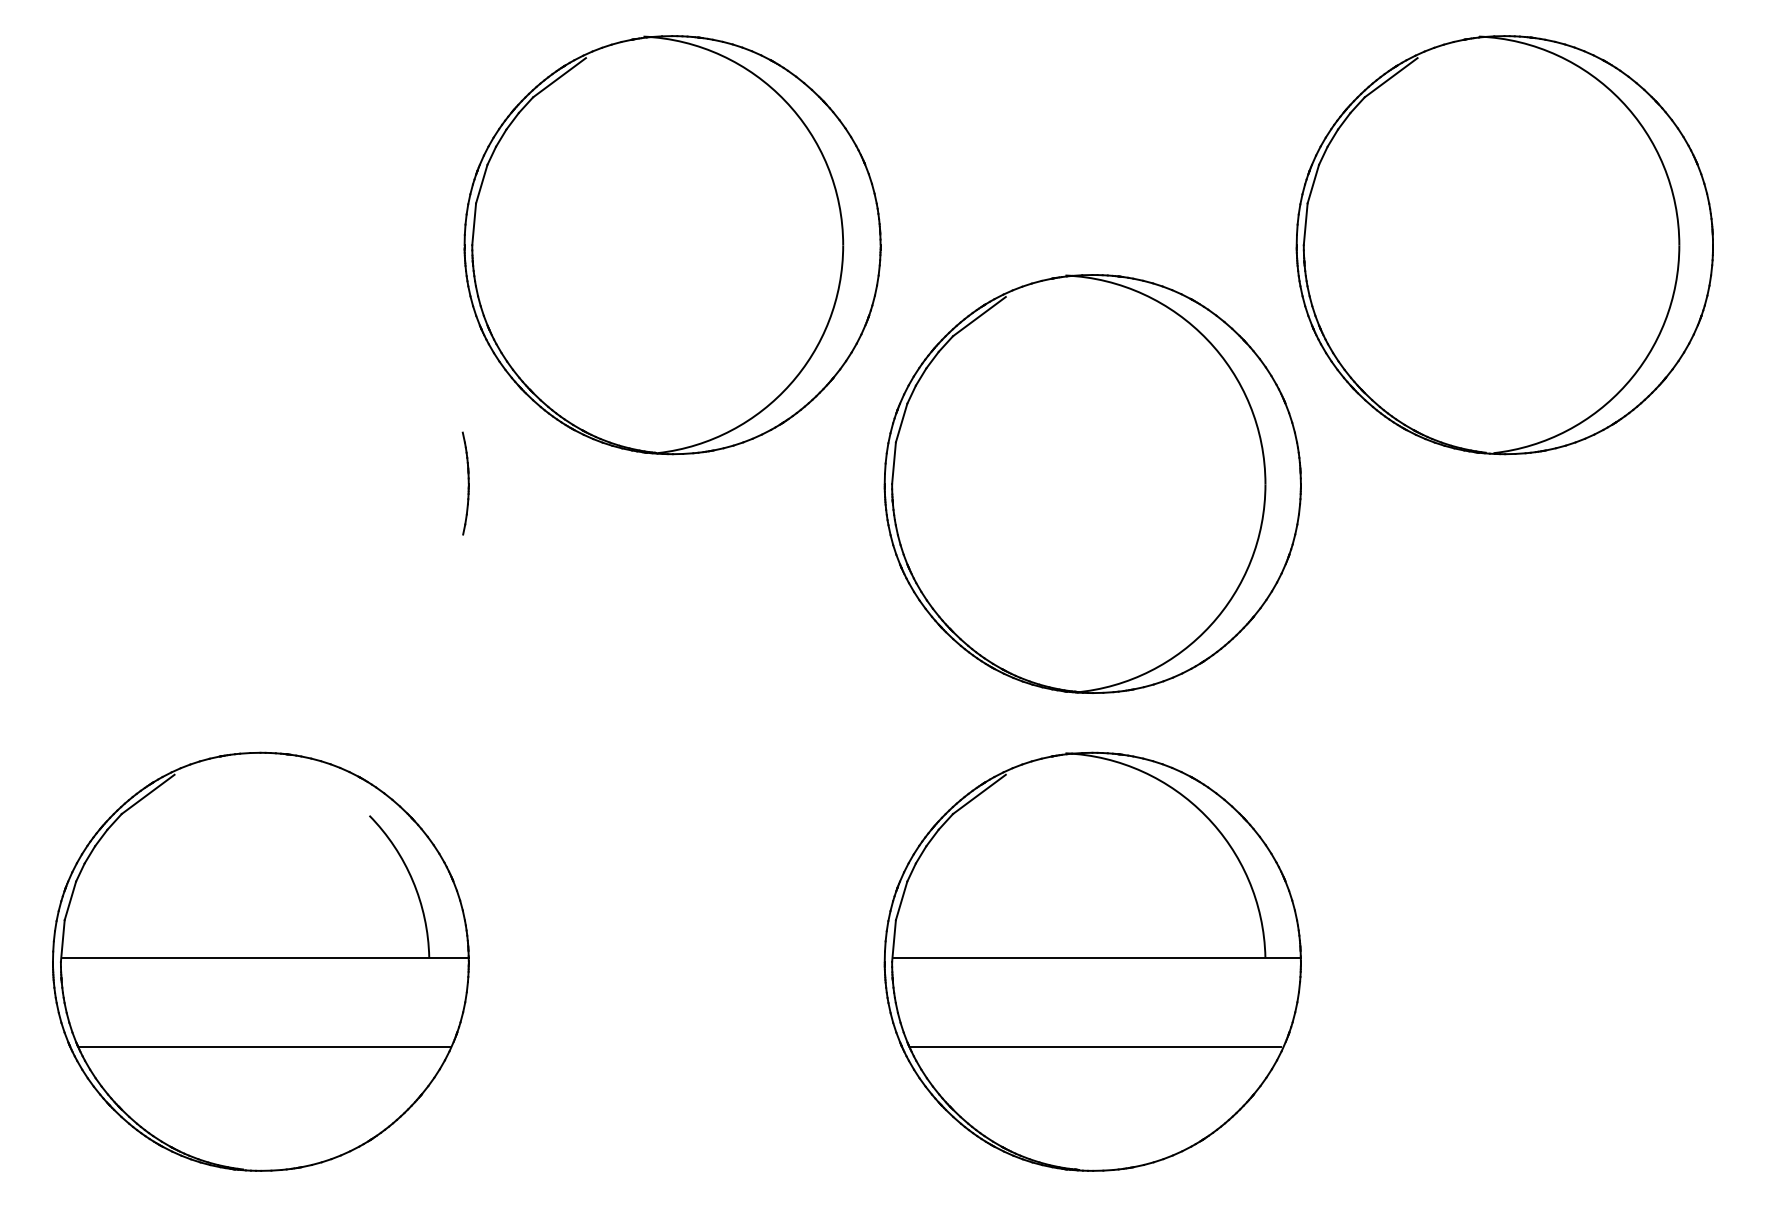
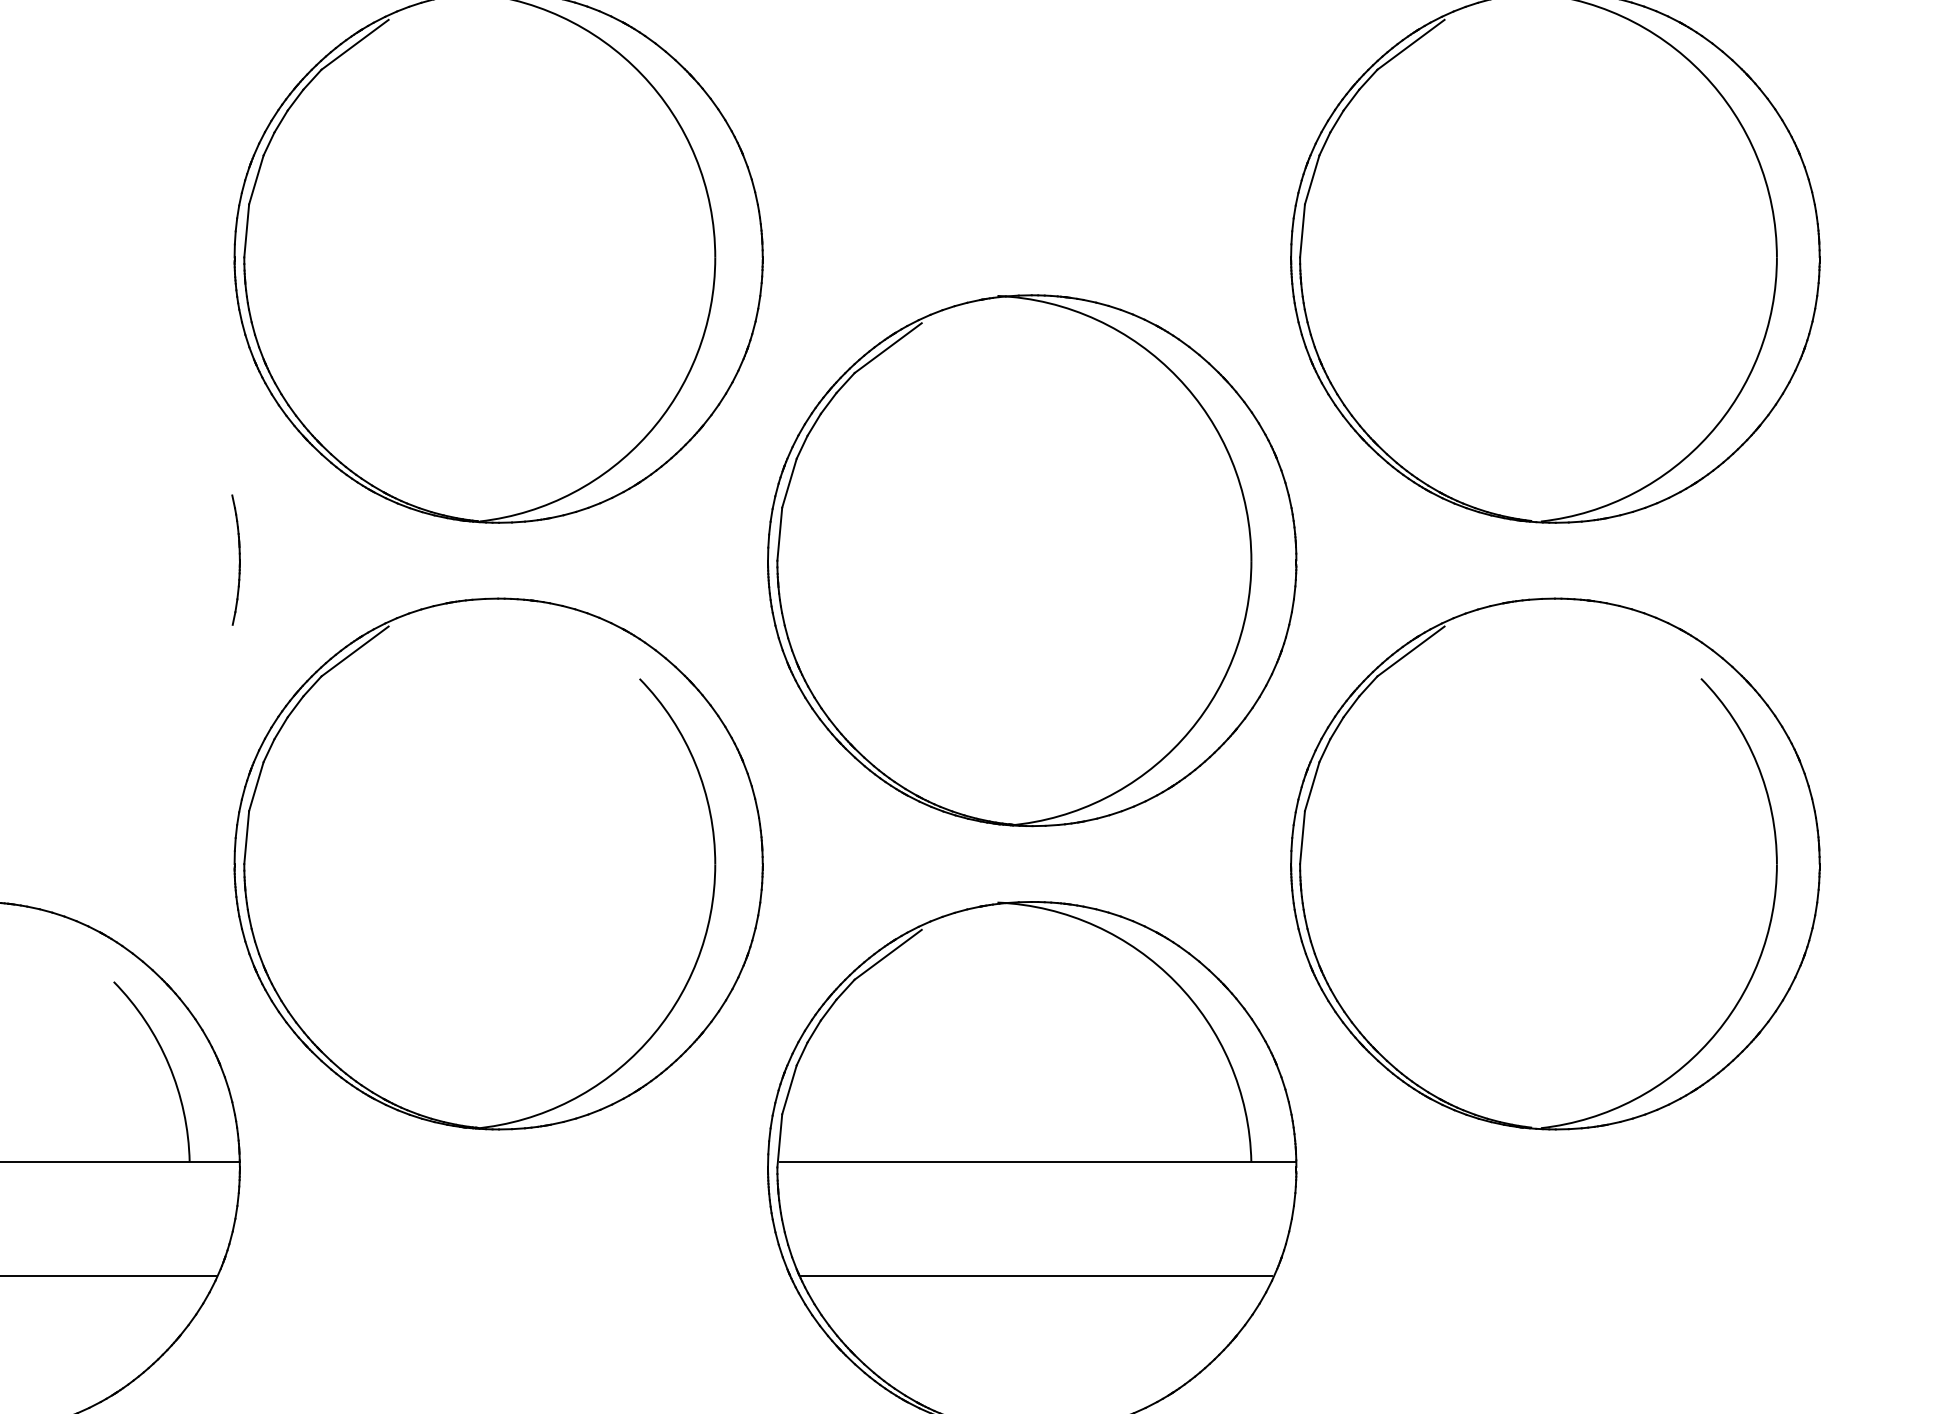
part: (672, 722) -> (498, 863), added
part: (1504, 722) -> (1554, 863), added

